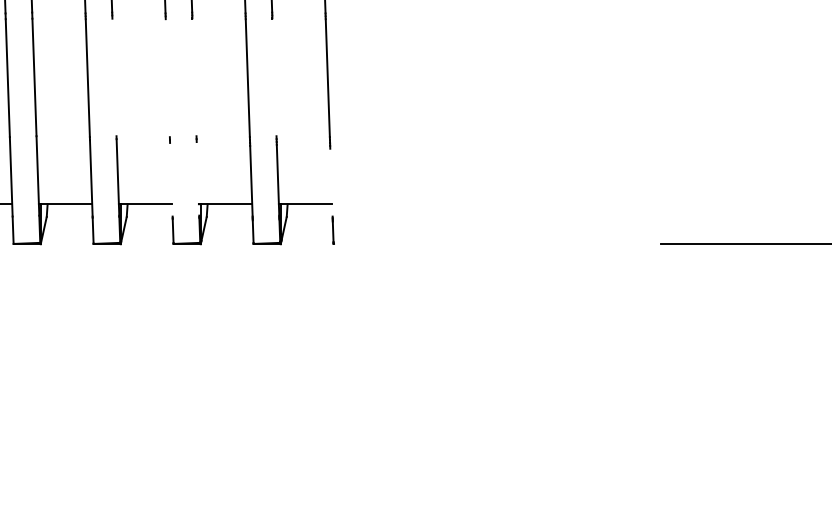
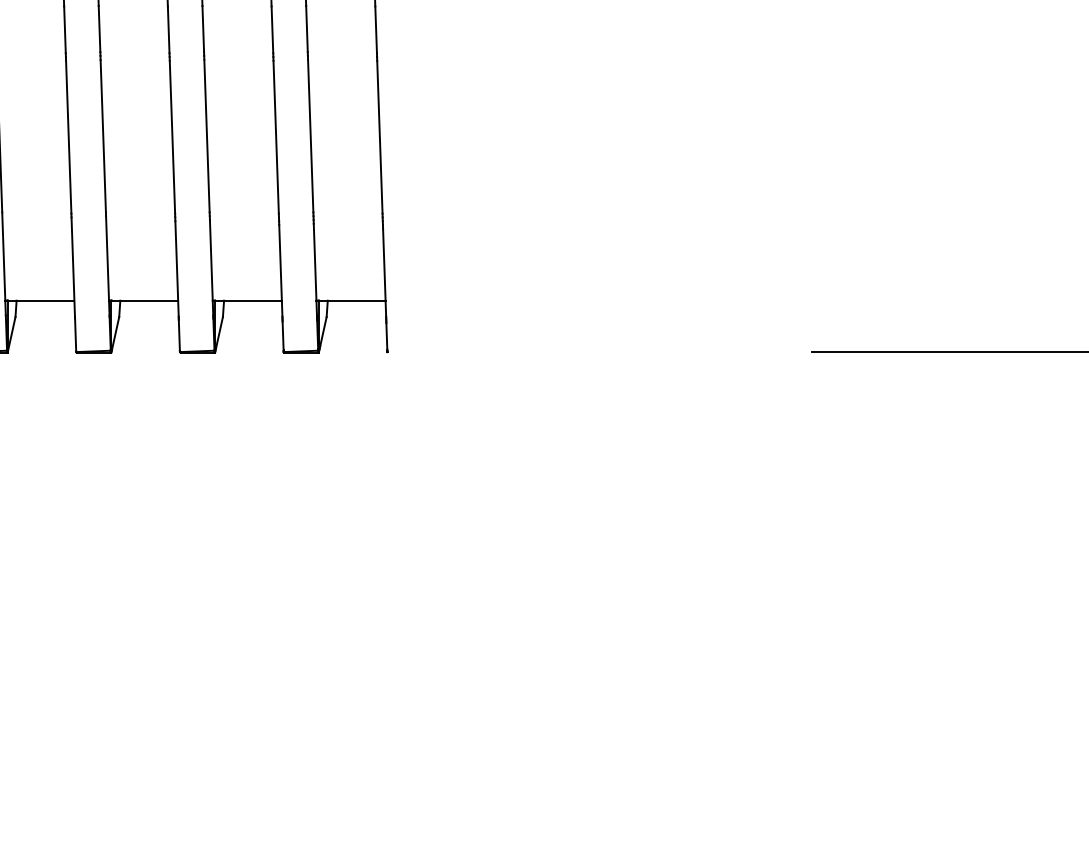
line: (113, 77) -> (102, 136), added
line: (167, 77) -> (172, 136), added
line: (194, 77) -> (206, 136), added
line: (274, 77) -> (310, 136), added
line: (197, 178) -> (211, 267), added
line: (170, 179) -> (176, 268), added
line: (331, 182) -> (384, 272), added

